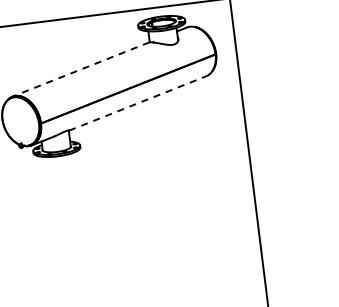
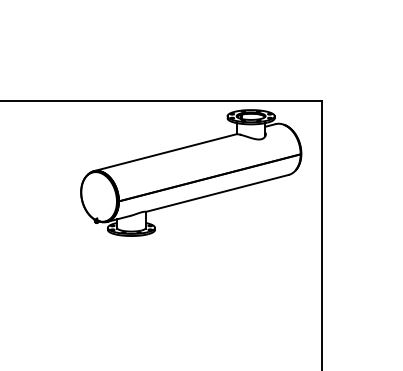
line: (81, 69) -> (165, 152), dashed -> solid
line: (137, 103) -> (217, 193), dashed -> solid

